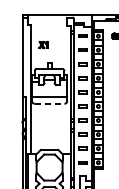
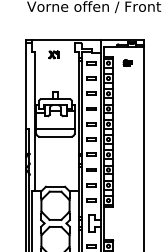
part: (43, 44) -> (53, 54), moved
line: (50, 103) -> (56, 136), dashed -> solid

